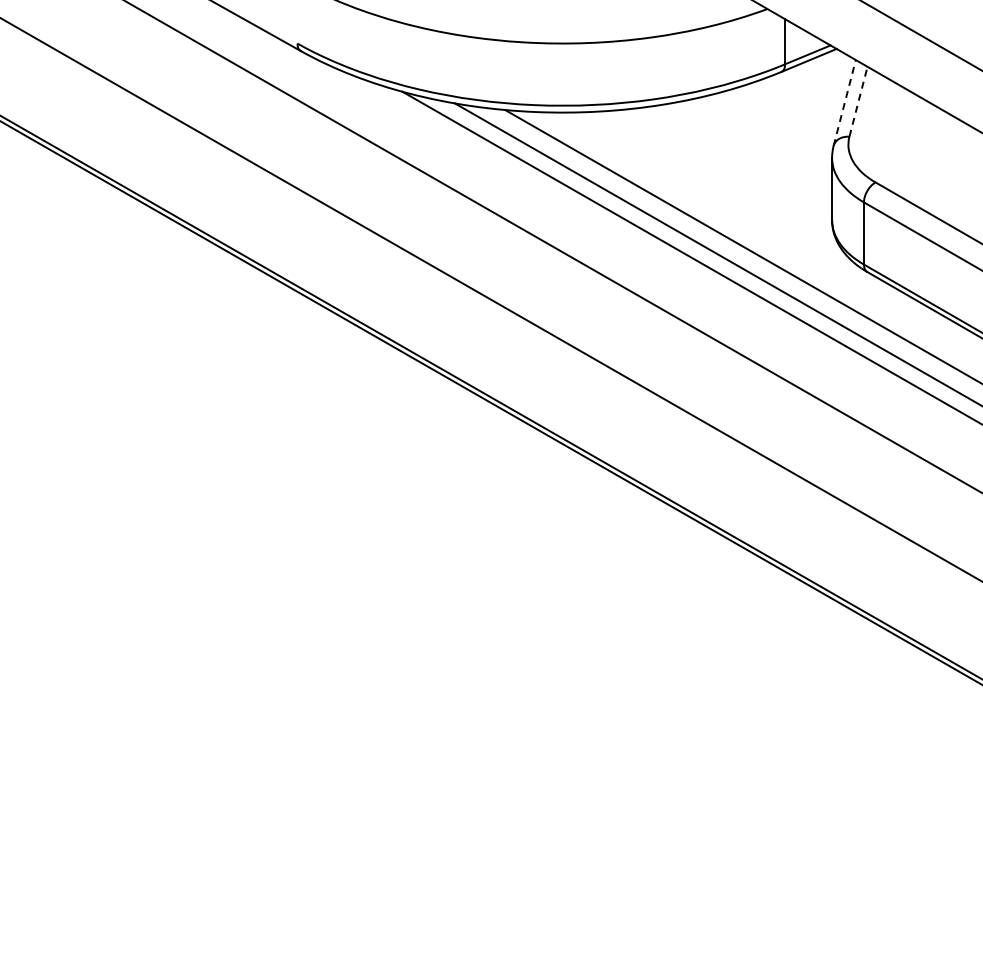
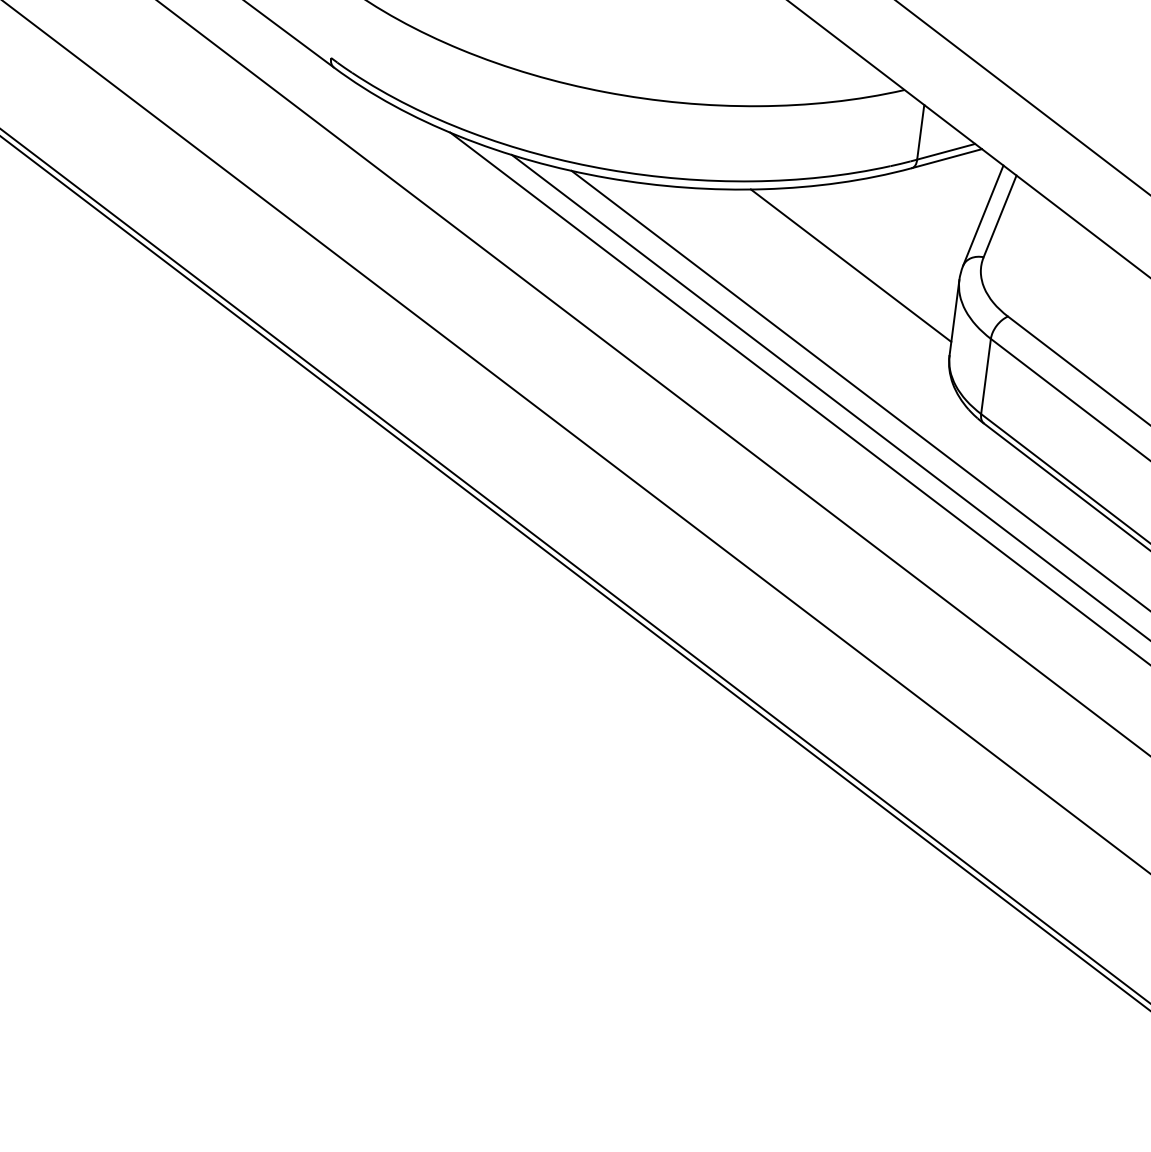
line: (858, 101) -> (1000, 216), dashed -> solid
line: (844, 102) -> (983, 215), dashed -> solid
line: (742, 157) -> (851, 265), added

